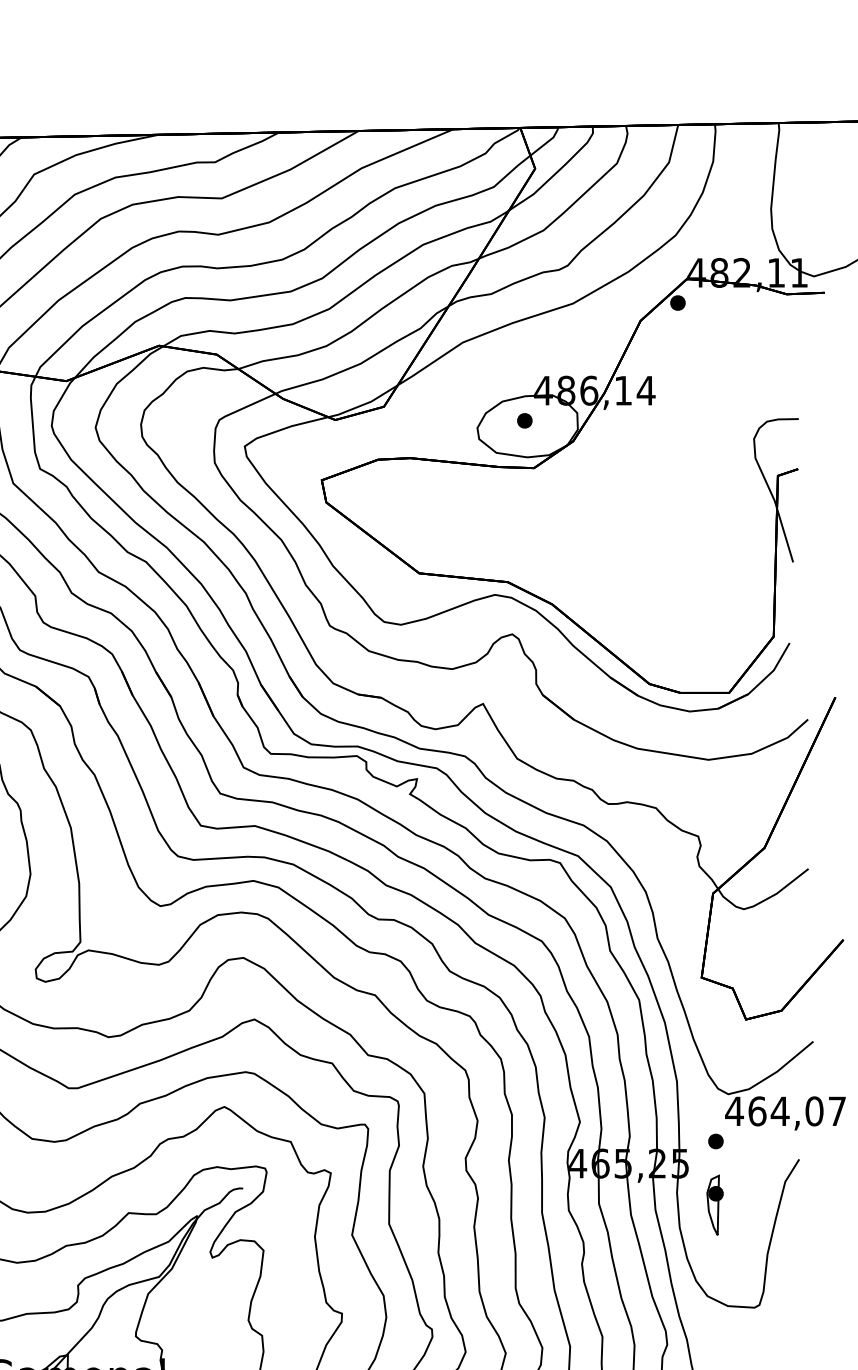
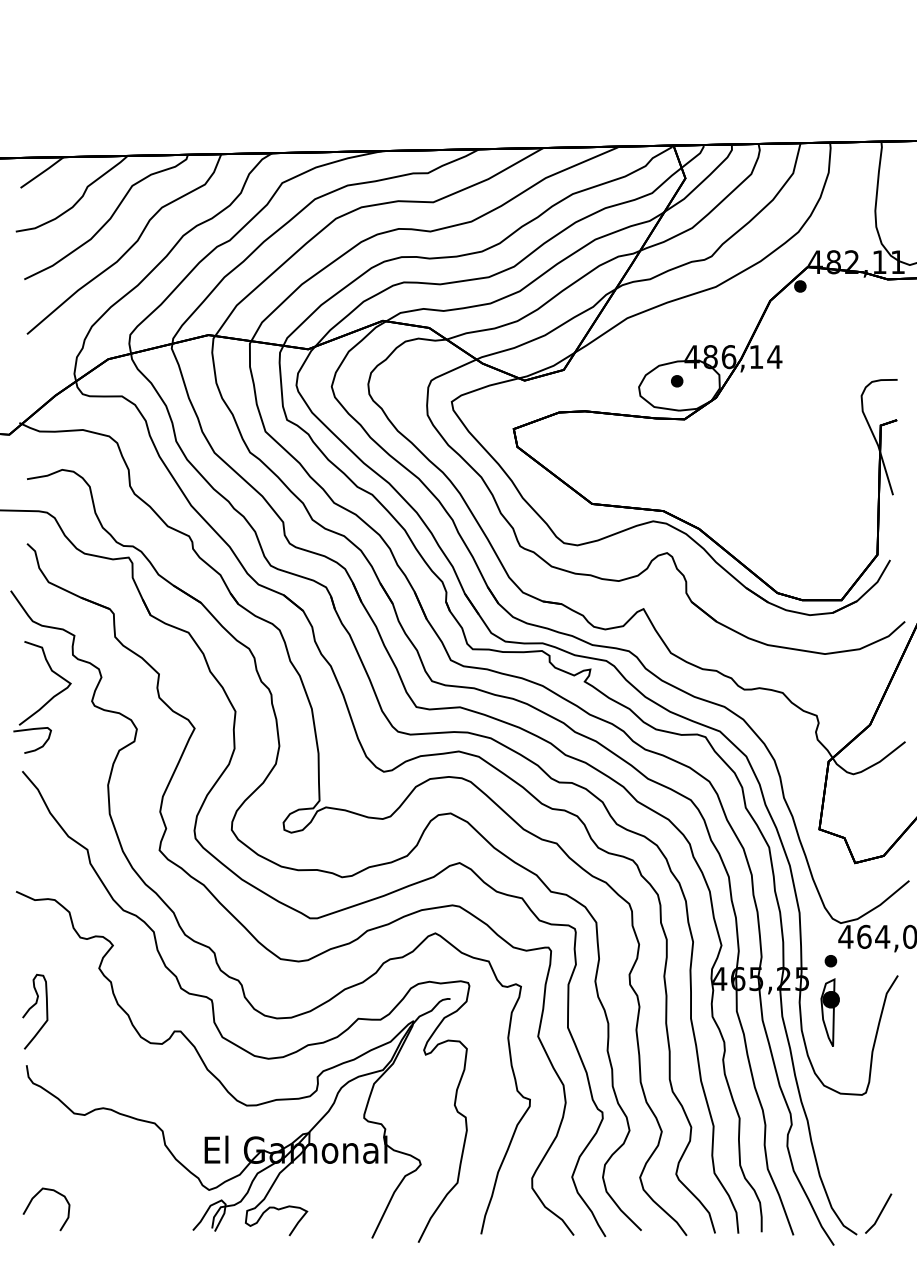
part: (715, 1204) -> (830, 1011), size x1.4

